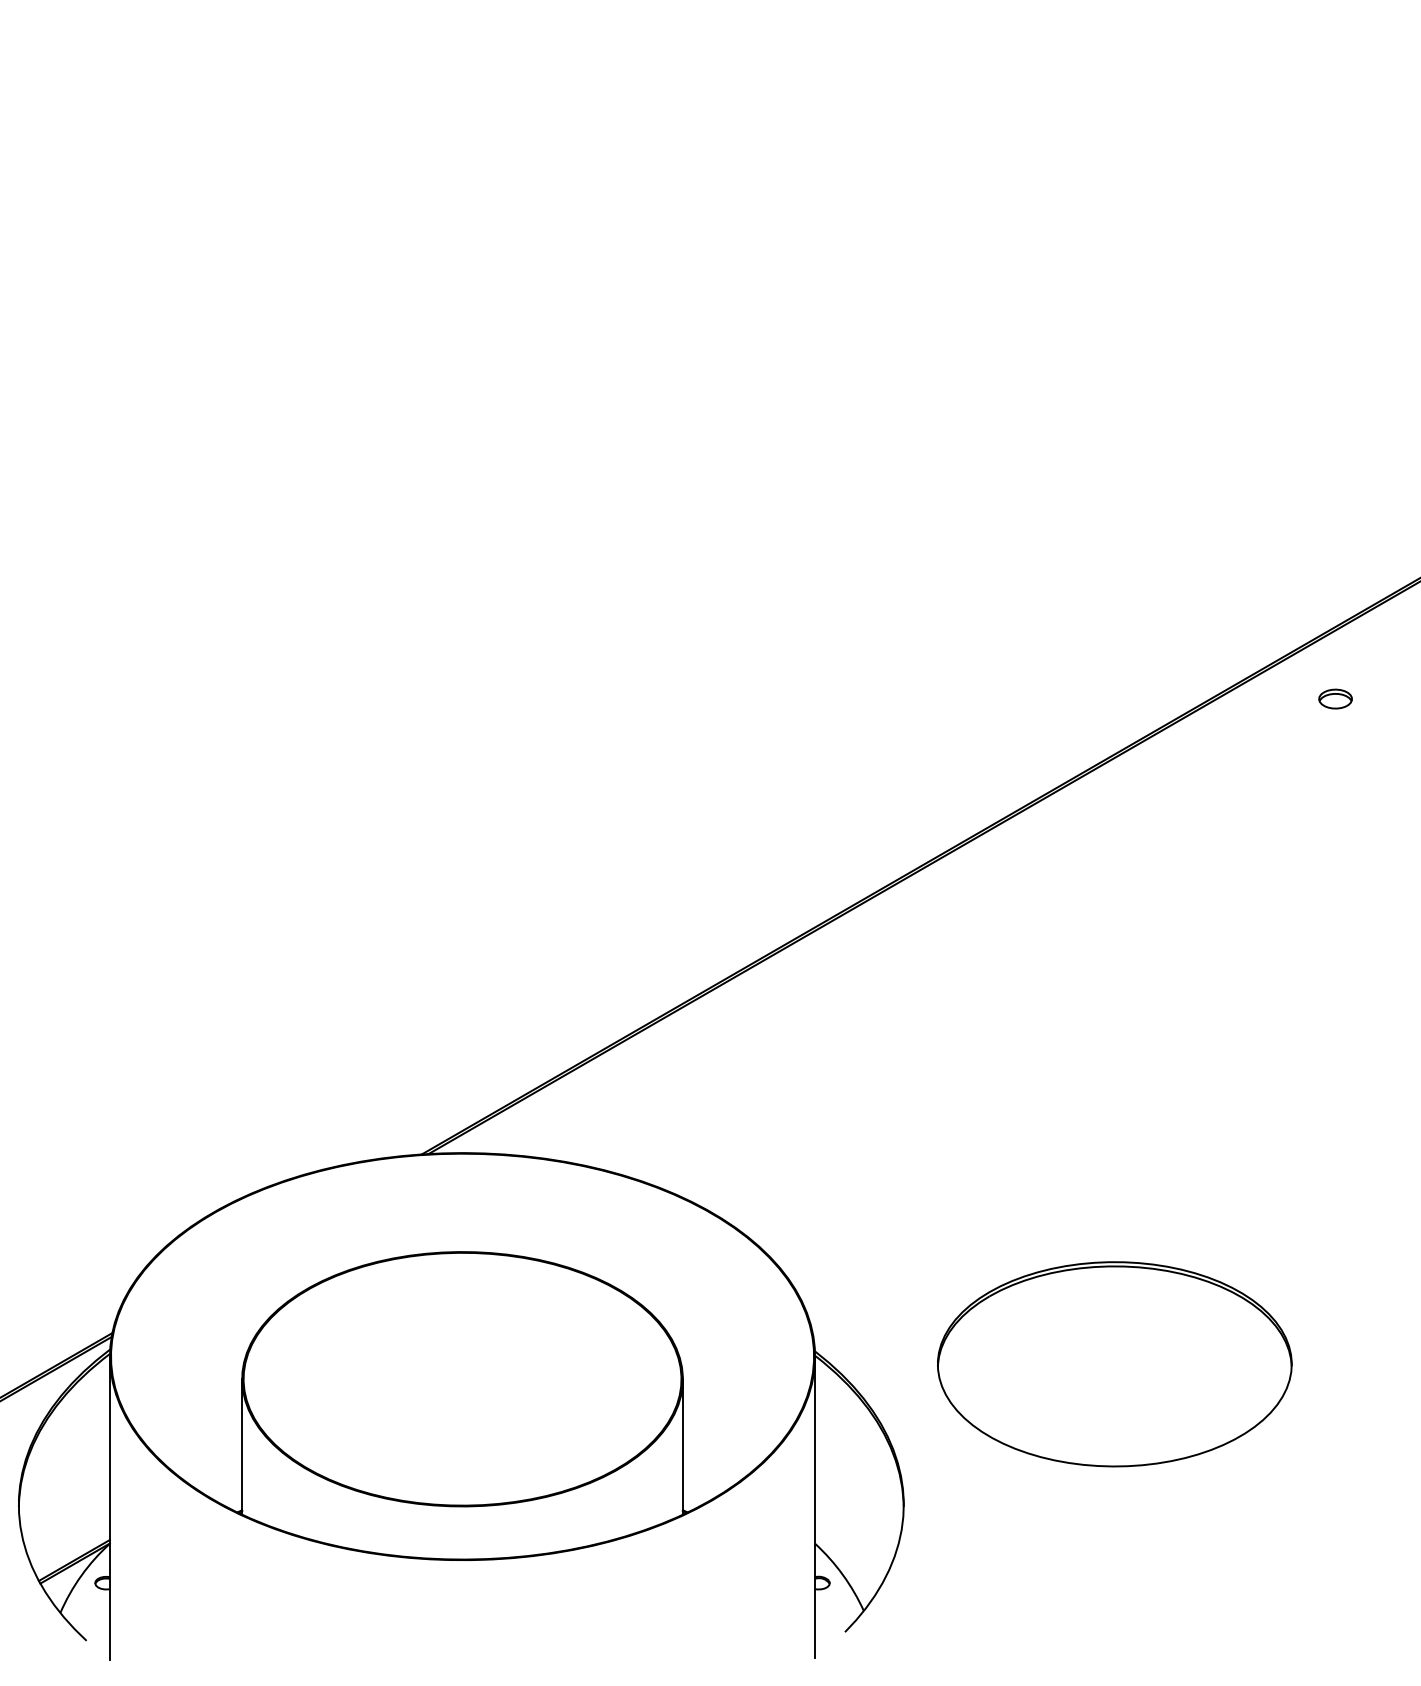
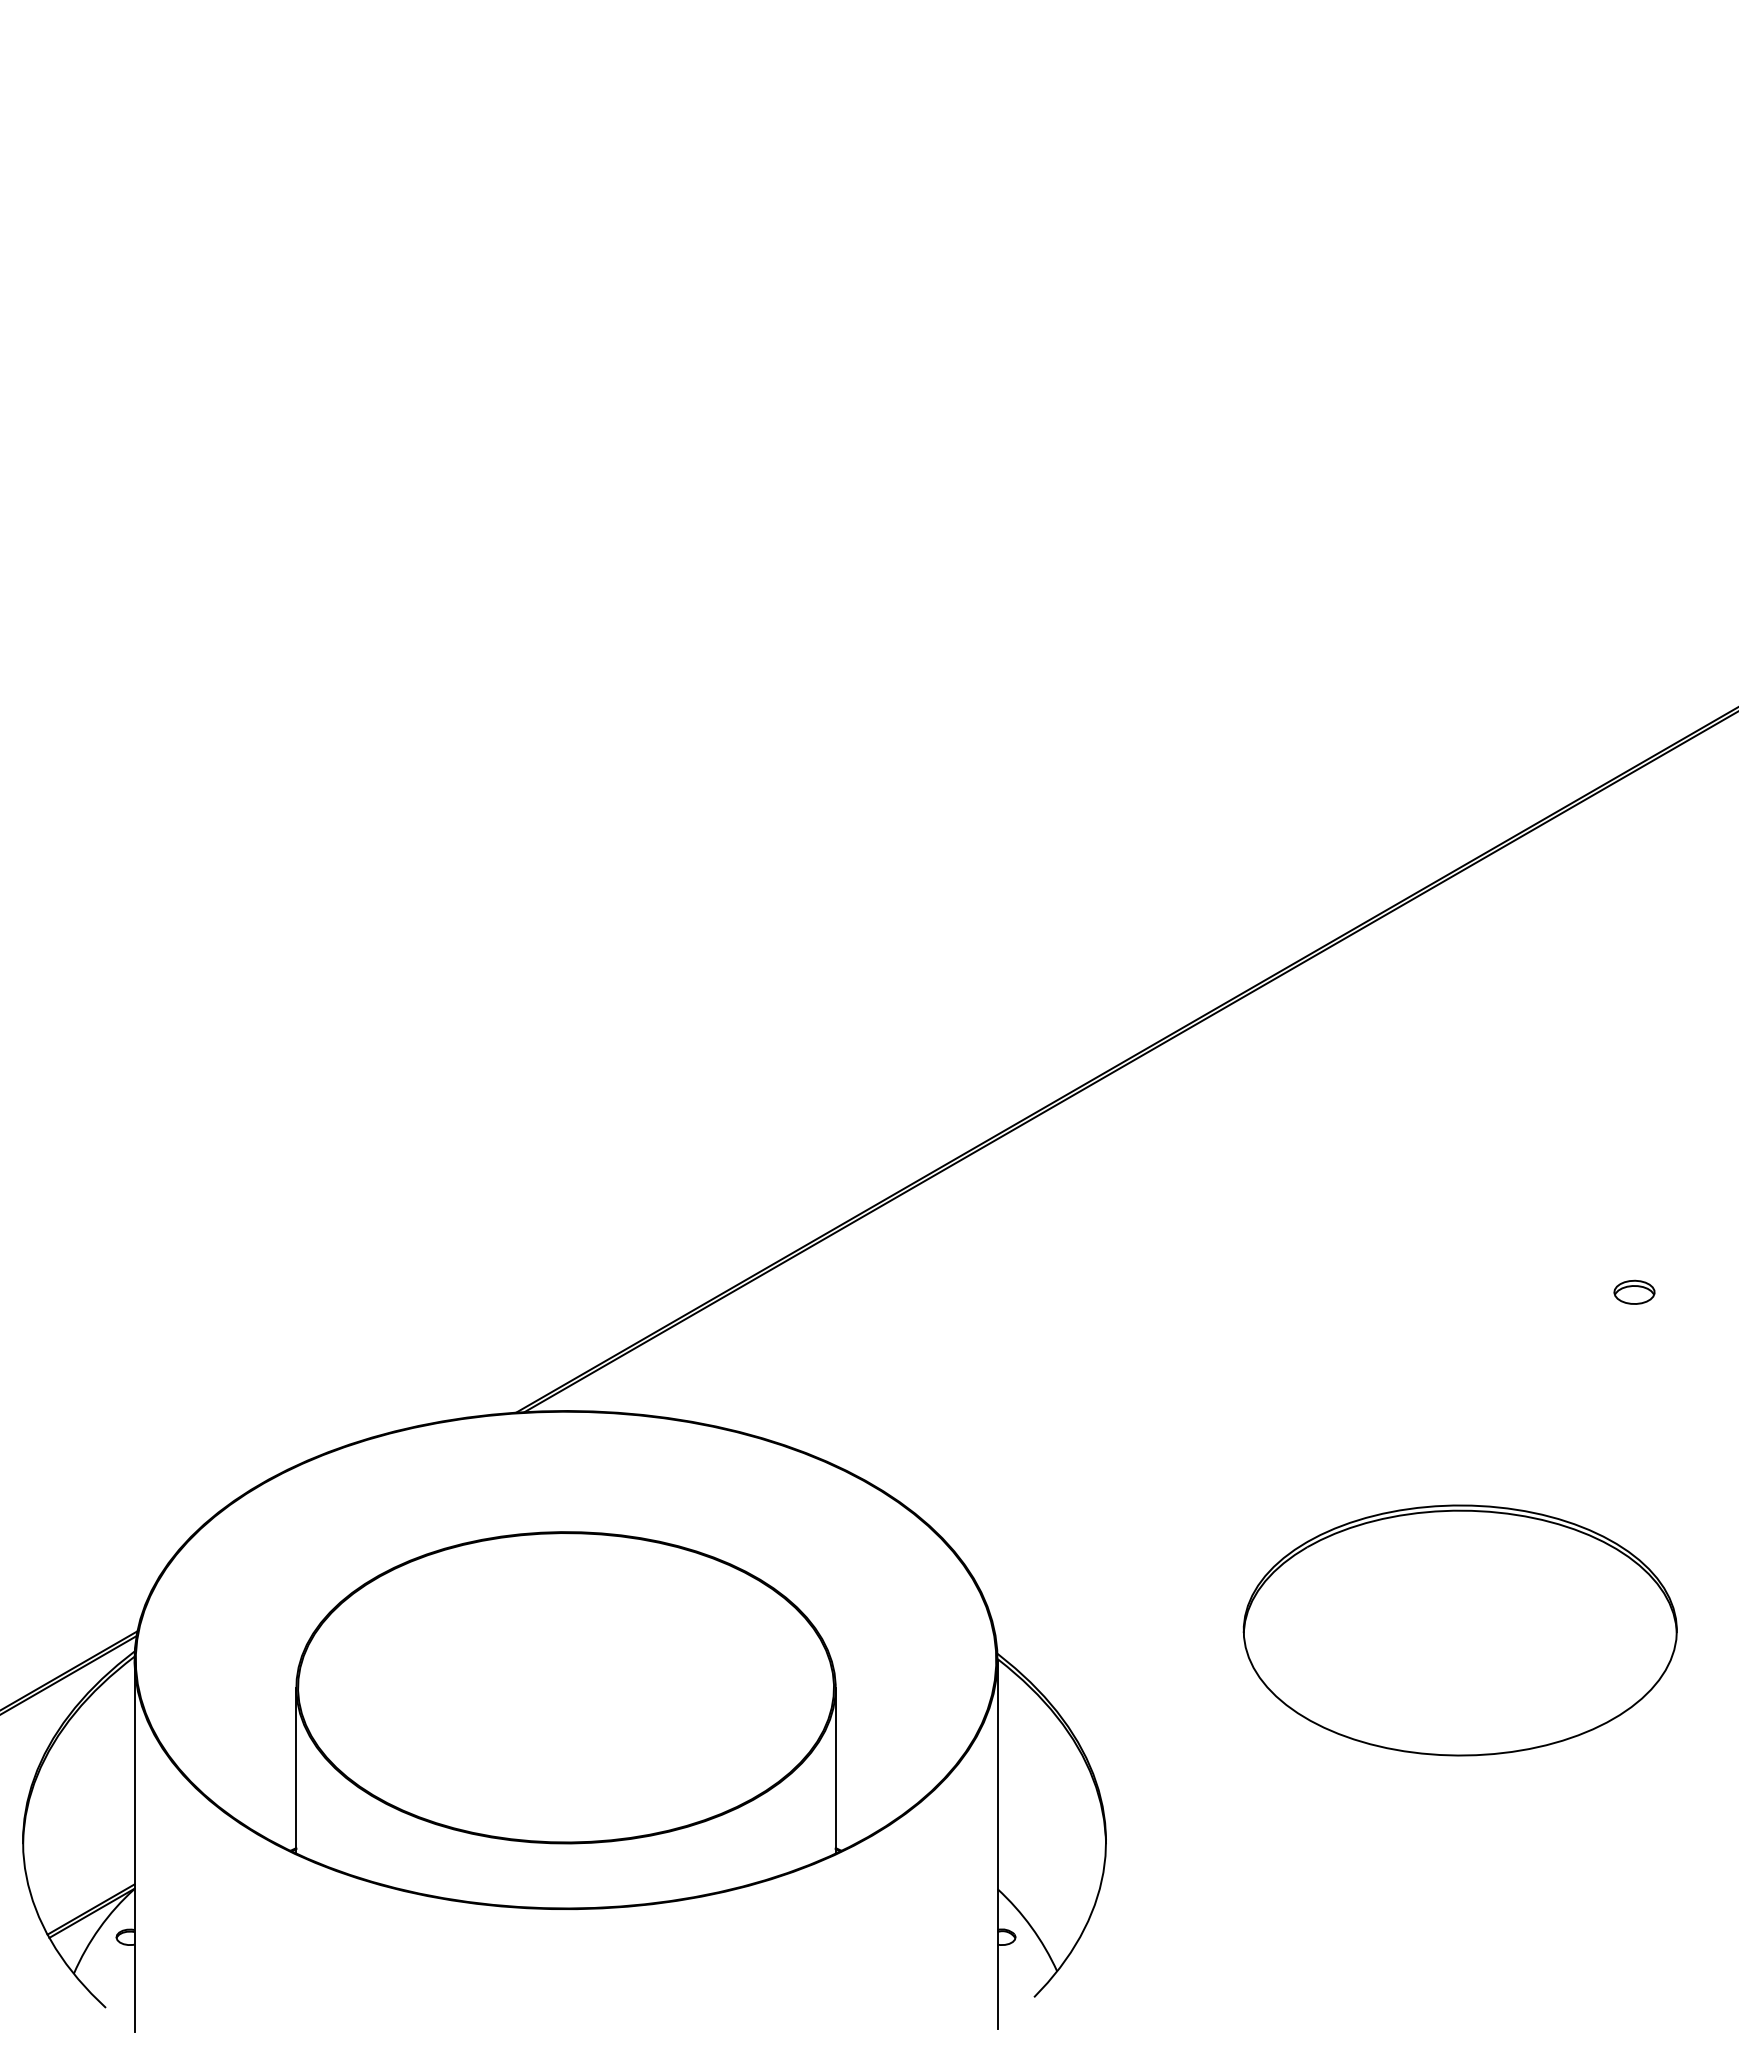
part: (1335, 698) -> (1634, 1291), moved
part: (1114, 1364) -> (1459, 1630), moved

